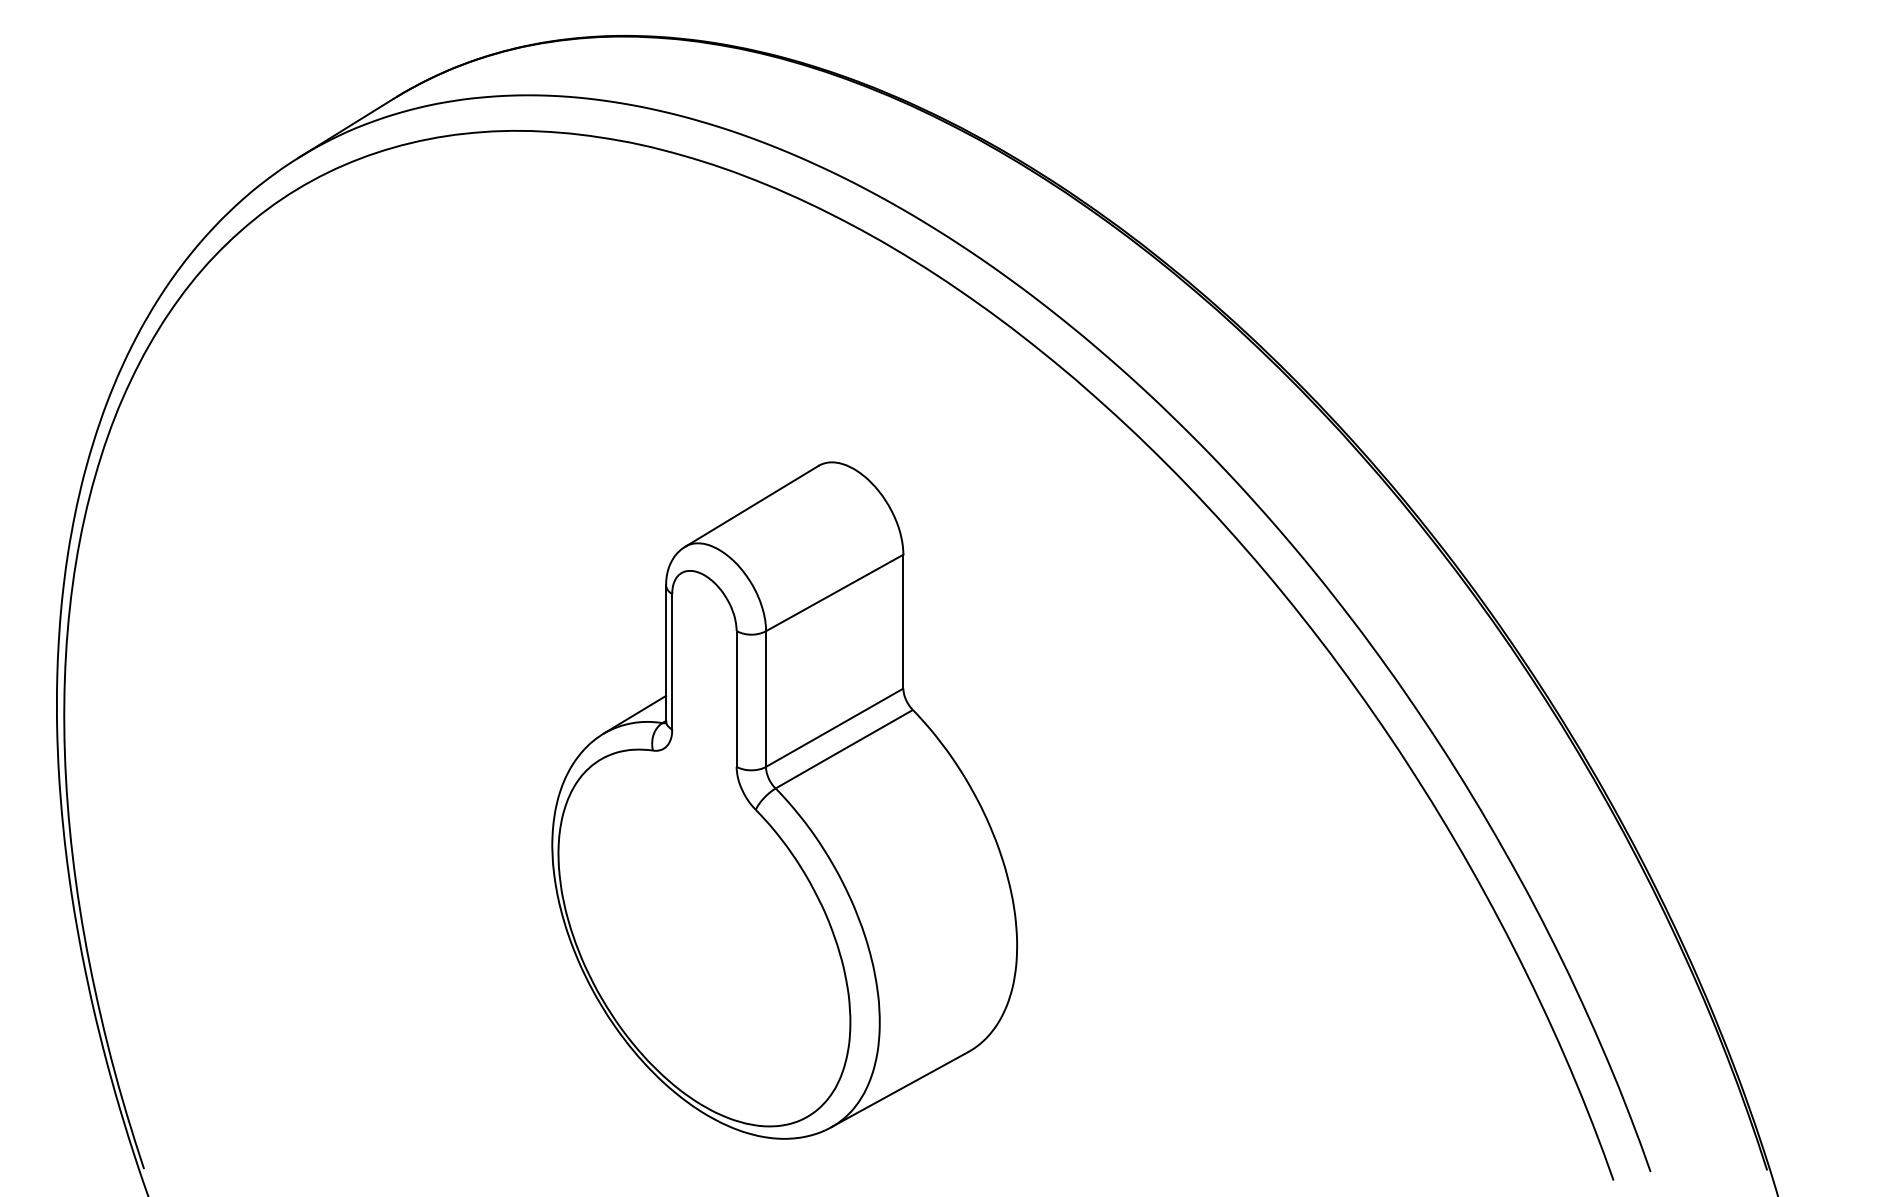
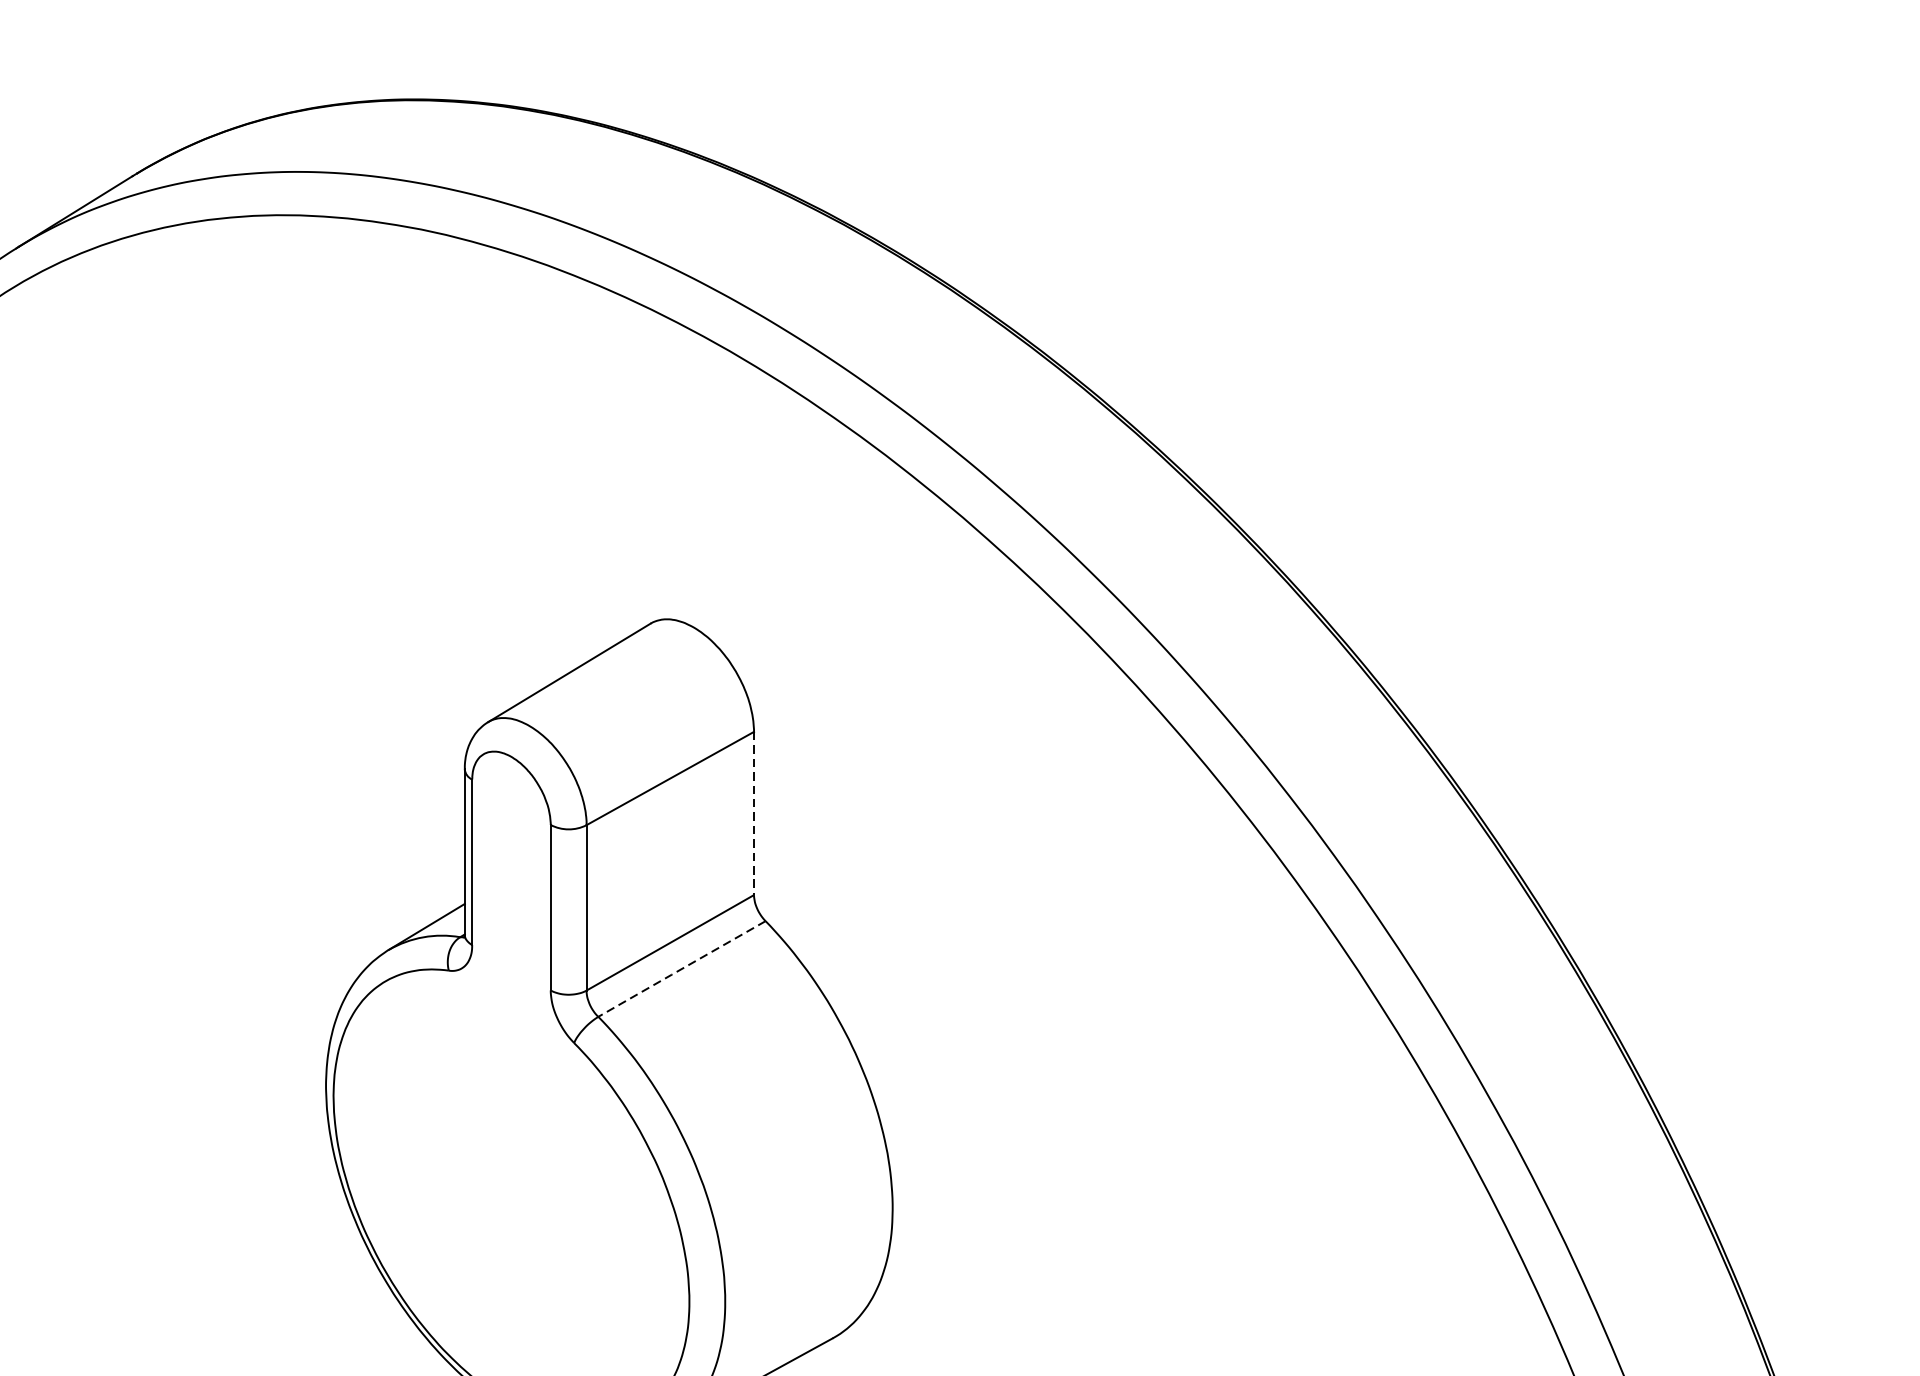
line: (903, 621) -> (754, 813), solid -> dashed
line: (843, 749) -> (681, 969), solid -> dashed

